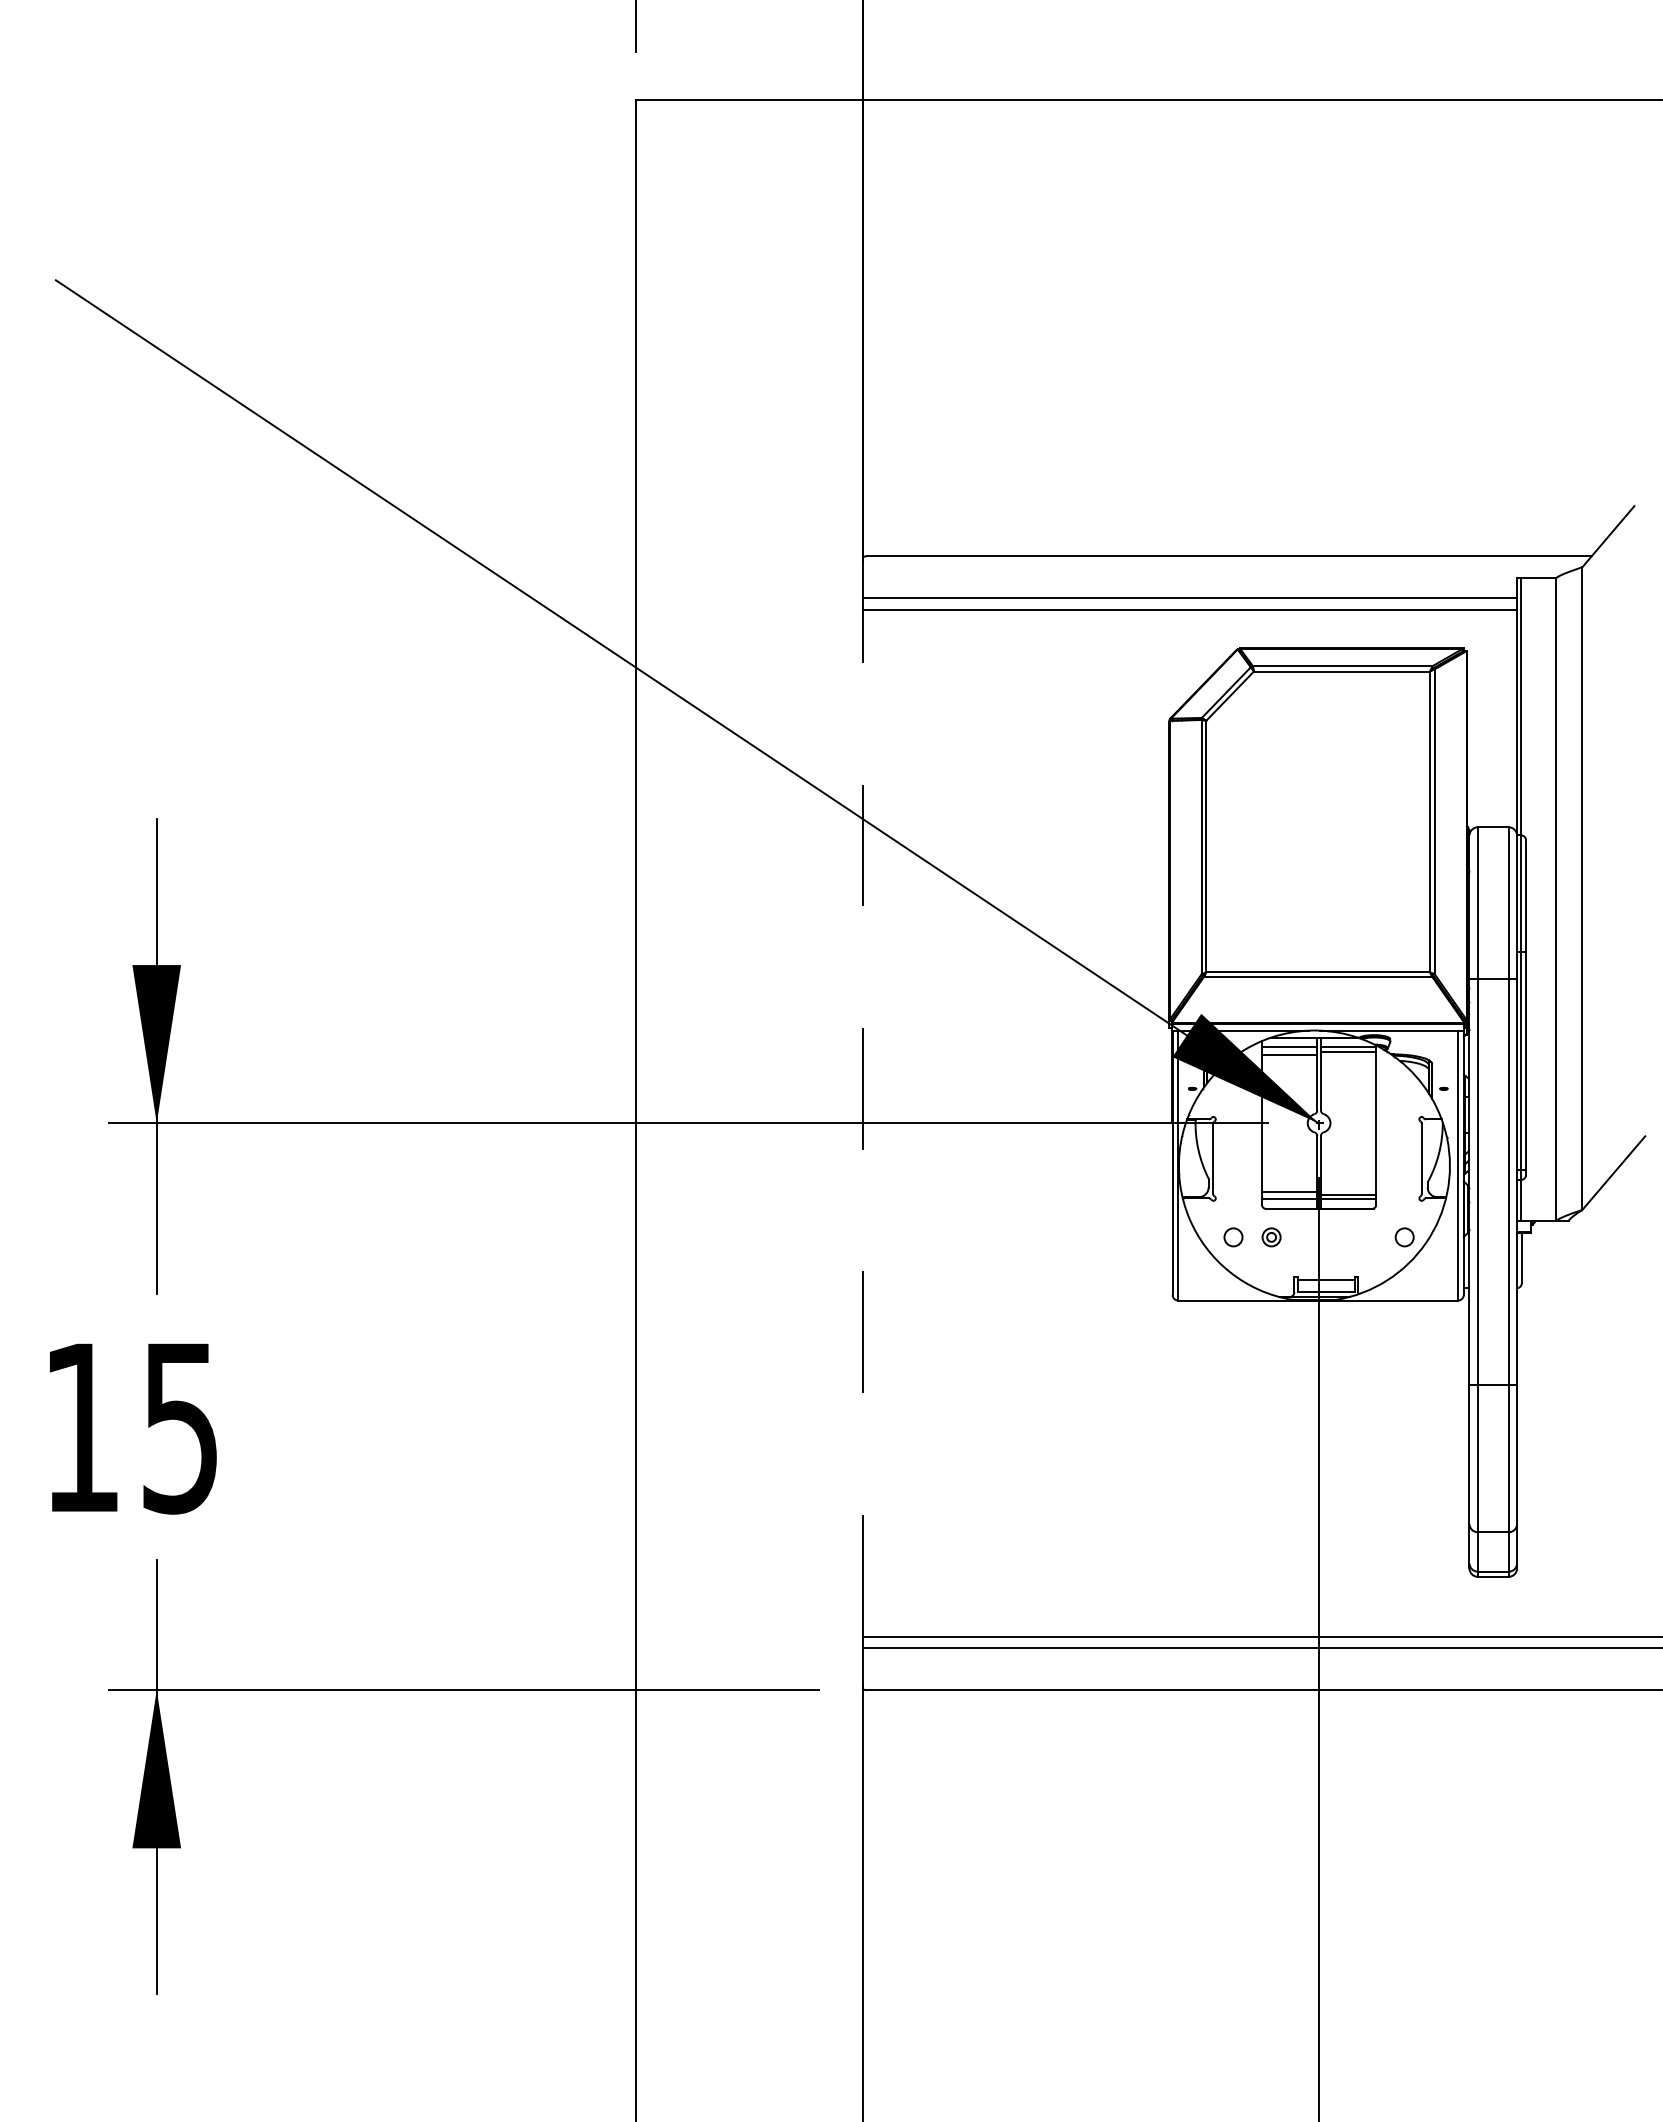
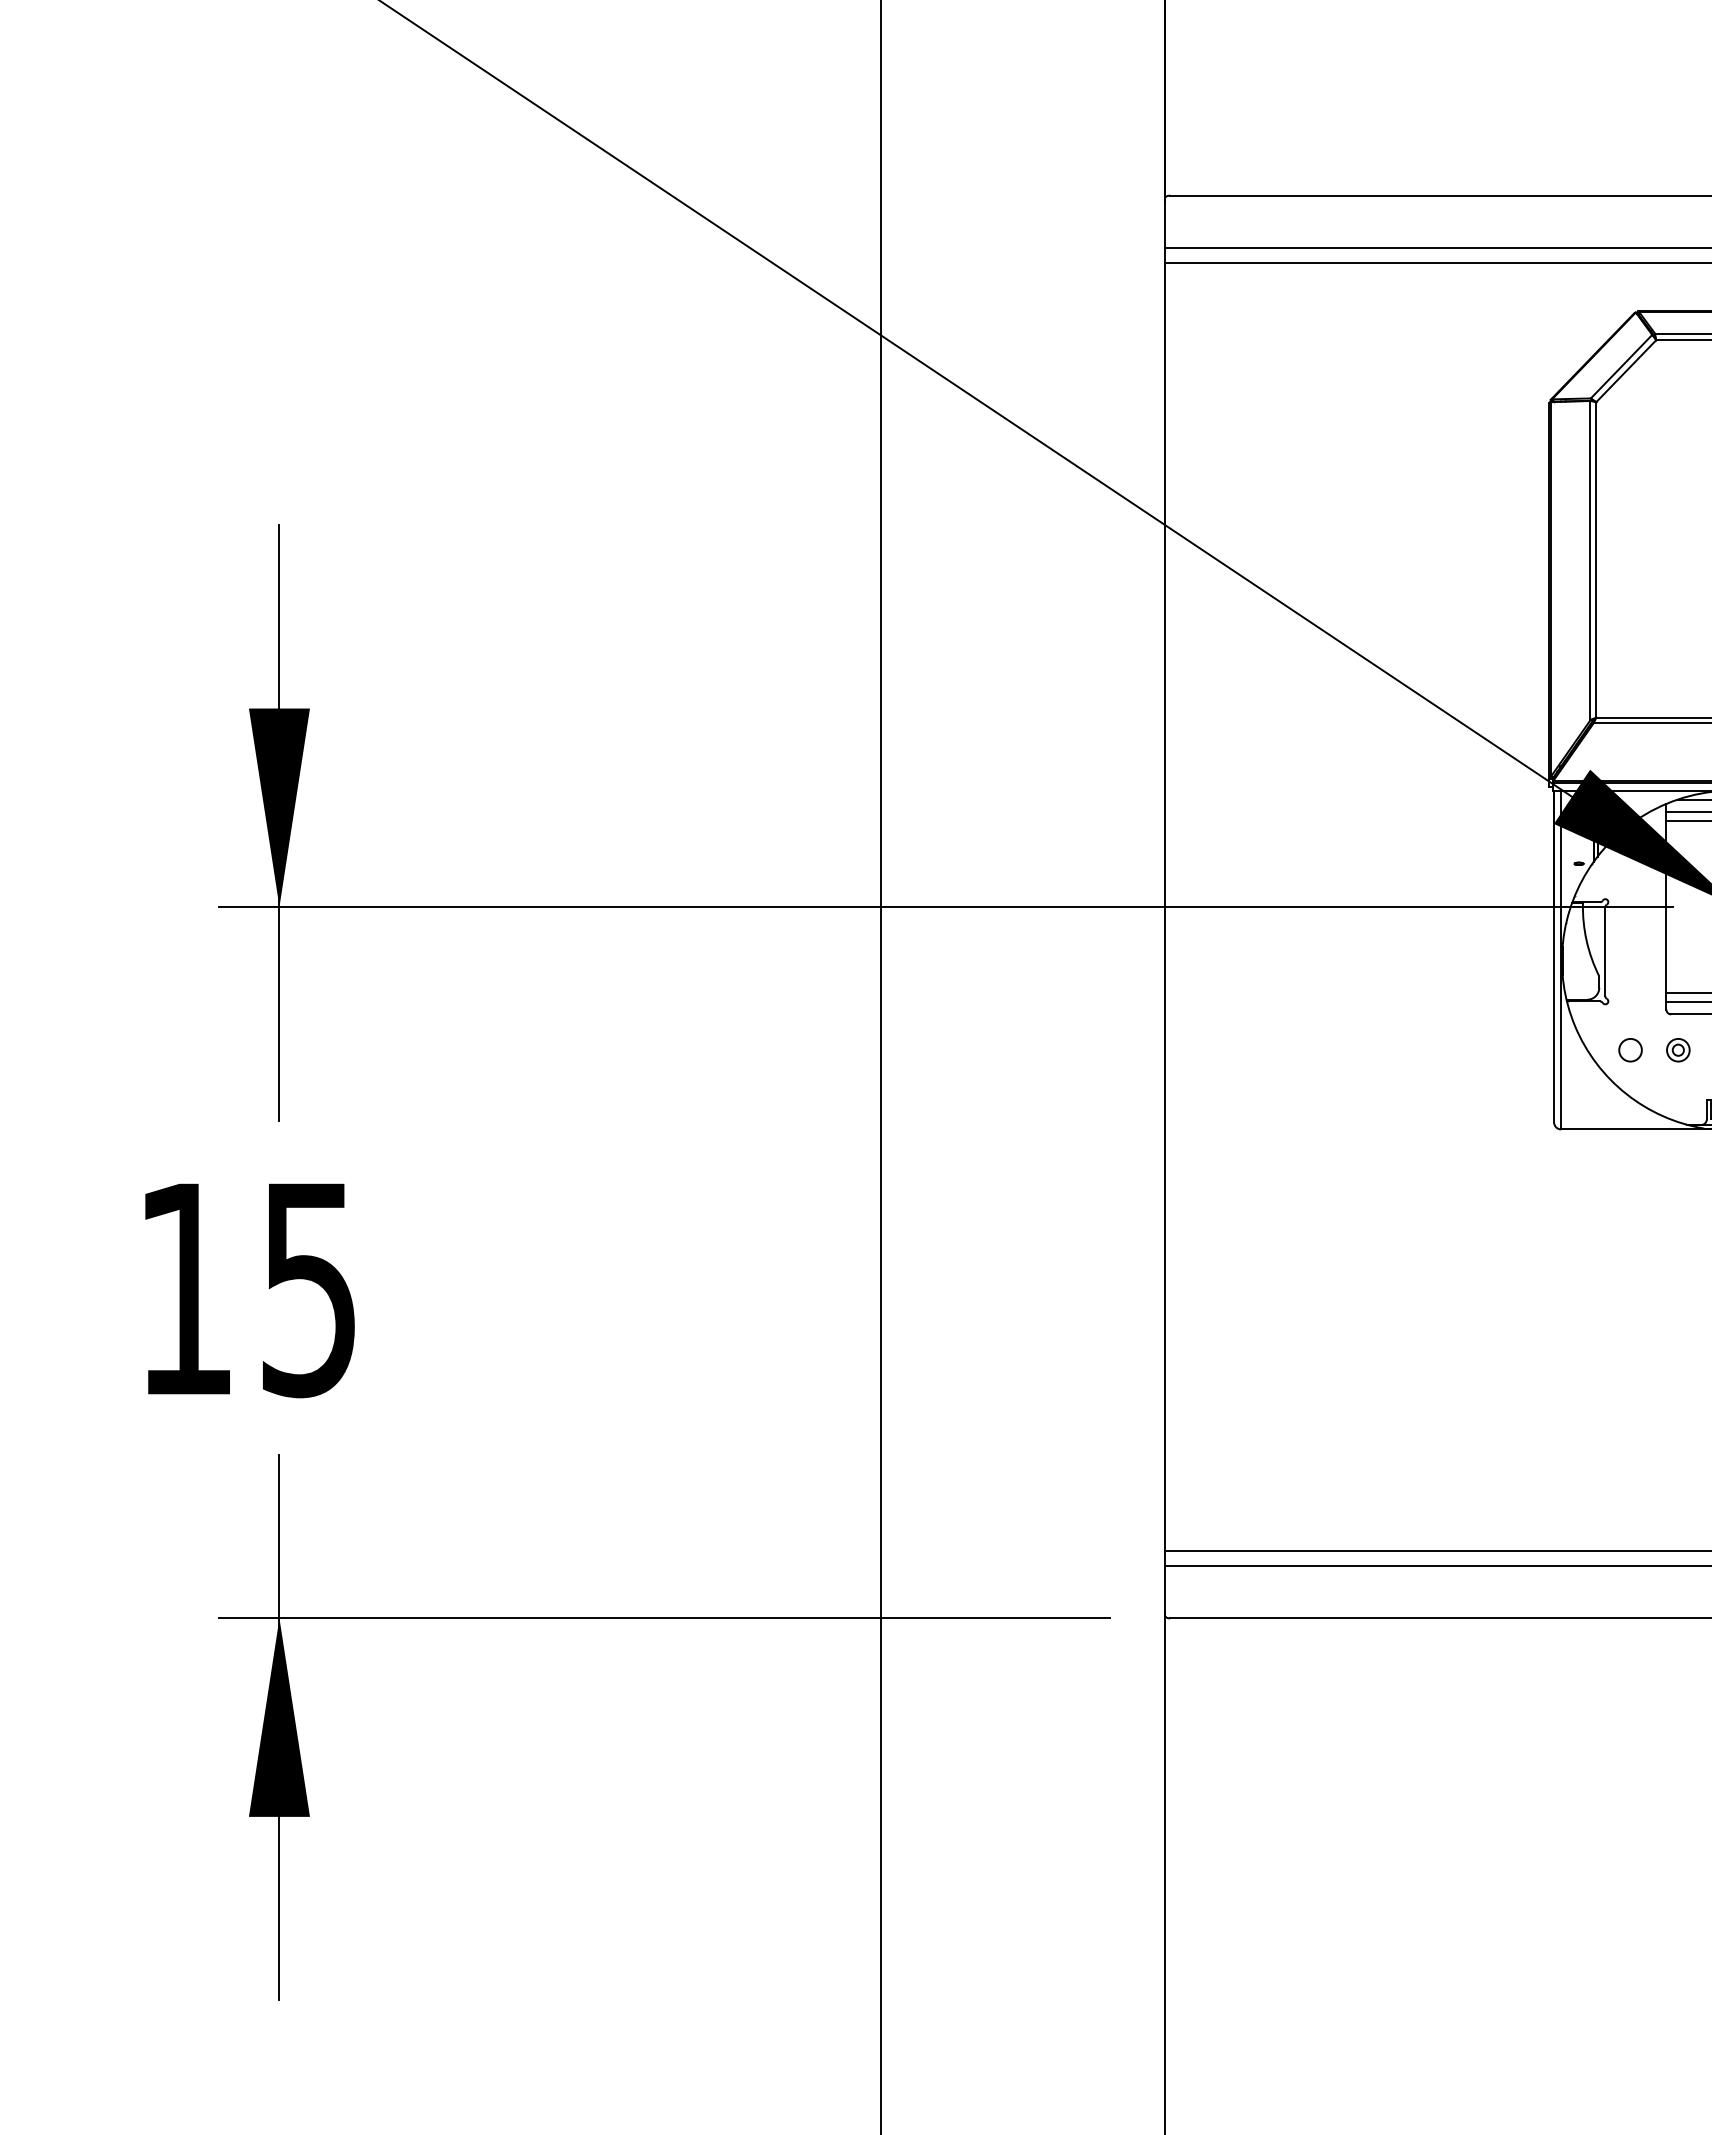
line: (862, 1122) -> (1165, 906), dashed -> solid

